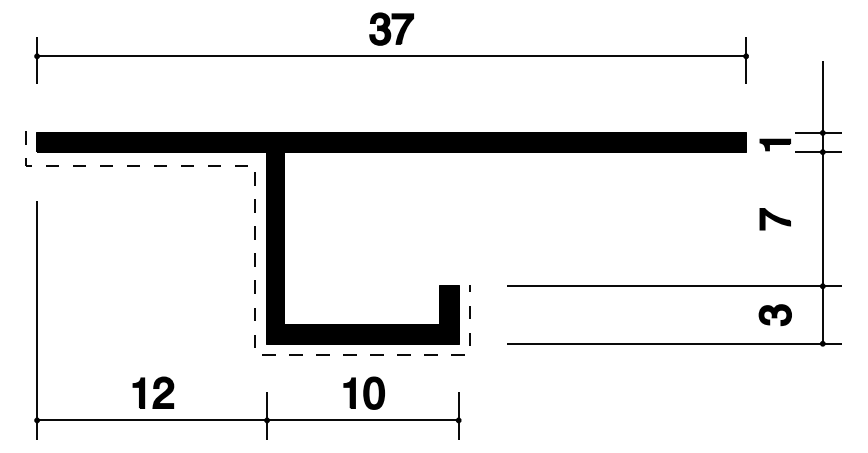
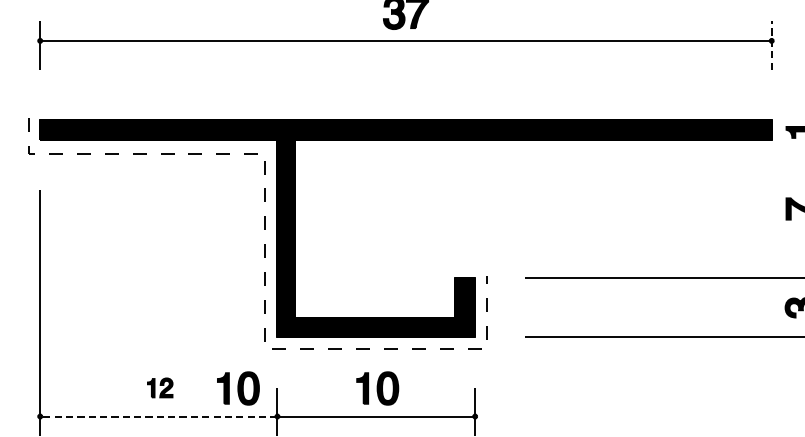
line: (746, 60) -> (772, 45), solid -> dashed
part: (153, 392) -> (160, 387), size x0.6
part: (228, 392) -> (237, 387), added
line: (152, 420) -> (159, 416), solid -> dashed

